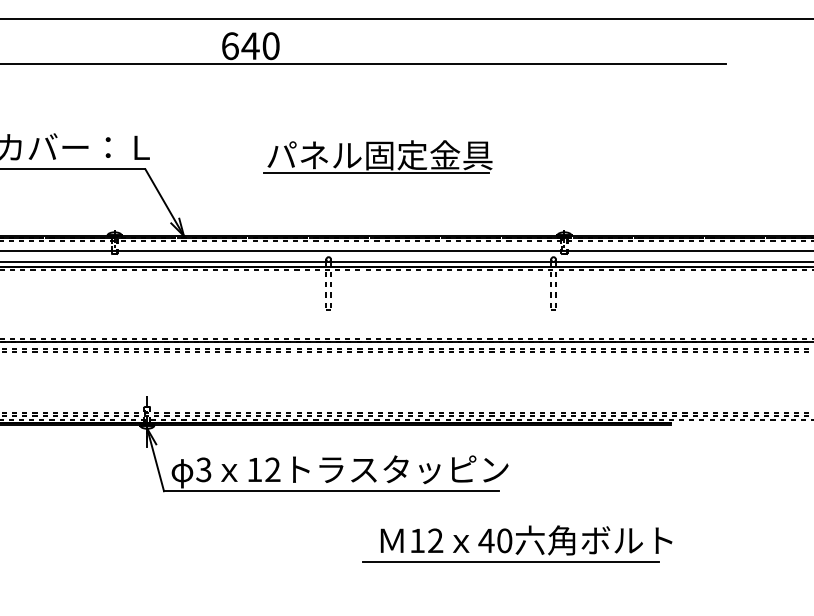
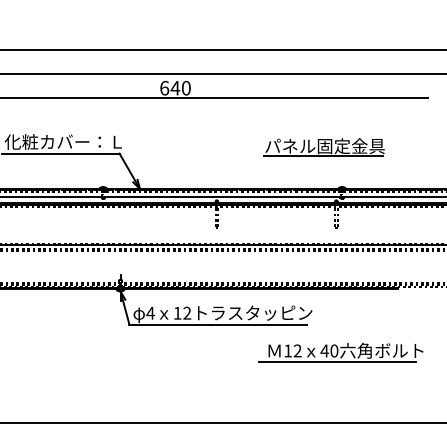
part: (376, 157) -> (323, 147), moved
text: (203, 468) -> (150, 312), 3 -> 4
part: (516, 543) -> (340, 352), moved

